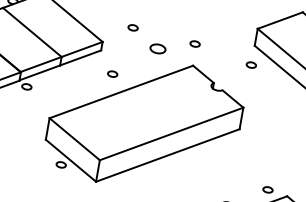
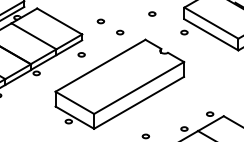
part: (195, 43) -> (152, 13), moved
part: (158, 48) -> (120, 32), size x0.62
part: (112, 73) -> (81, 54), moved

